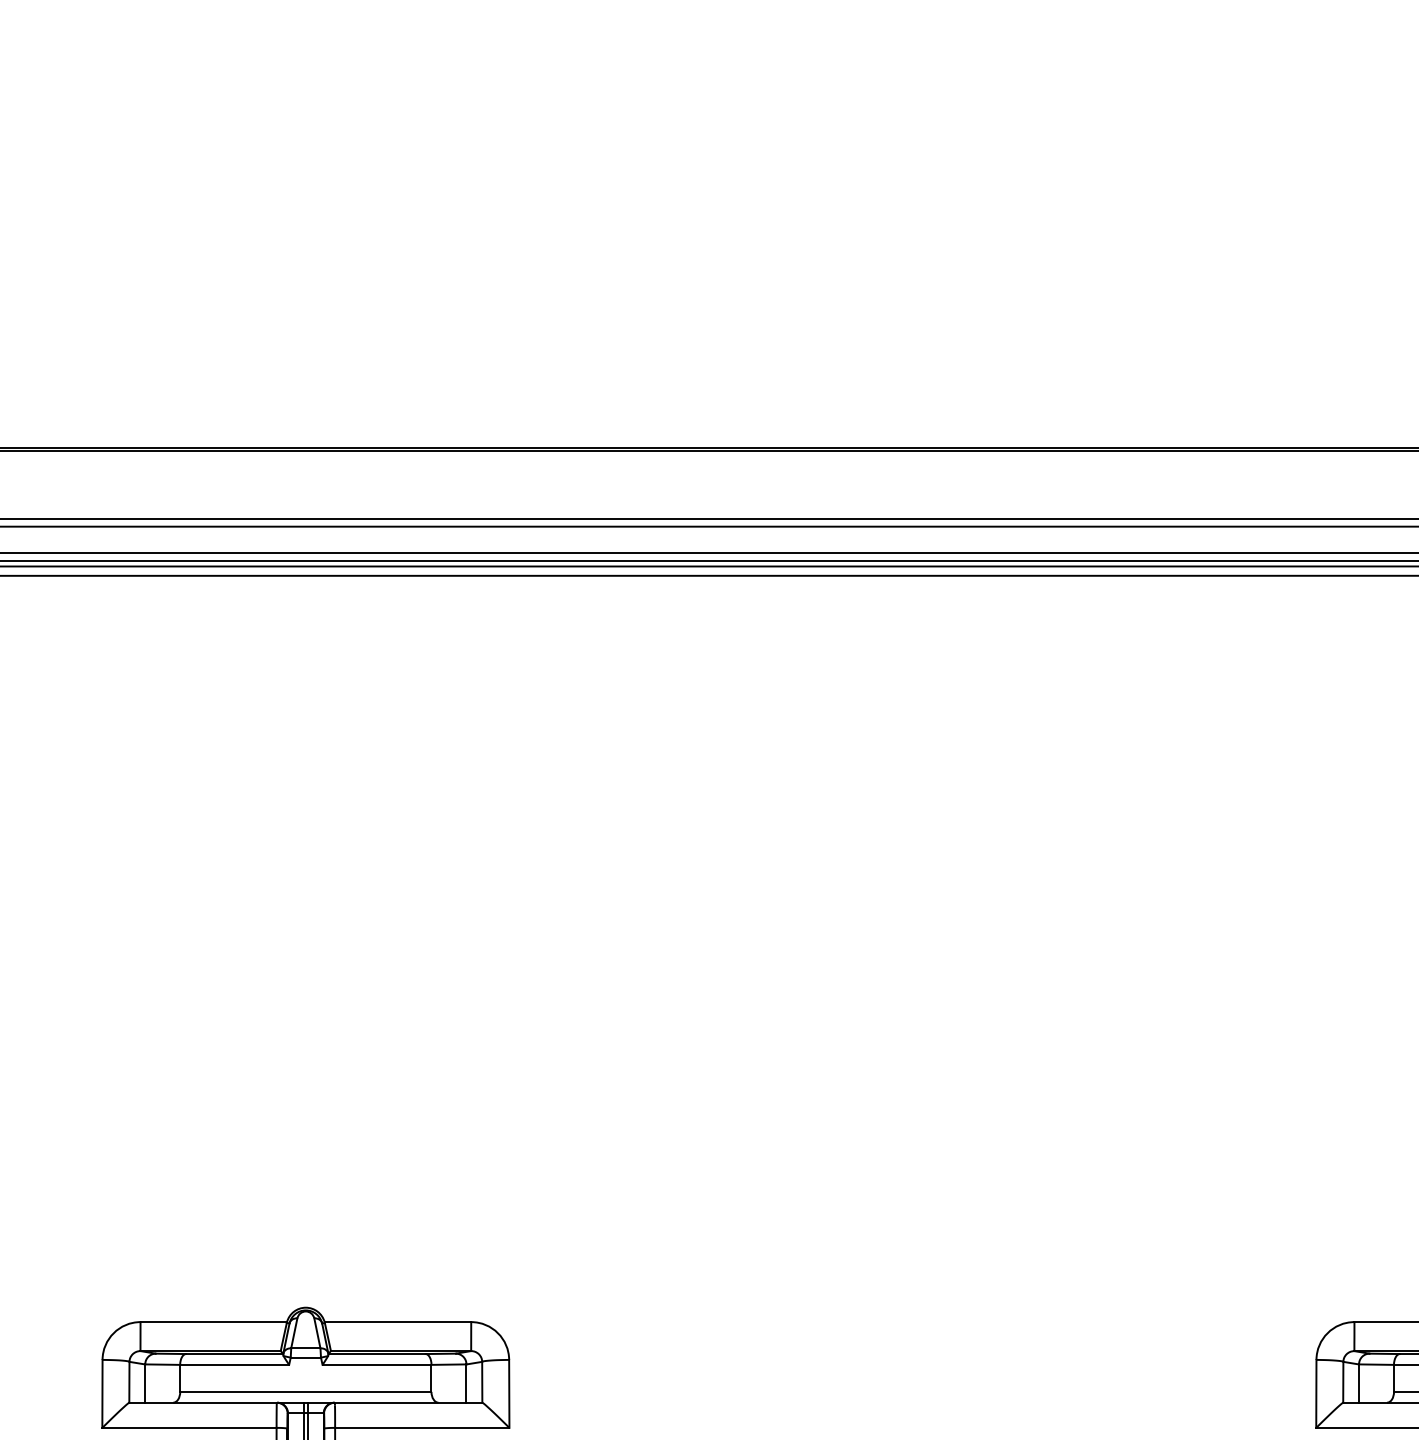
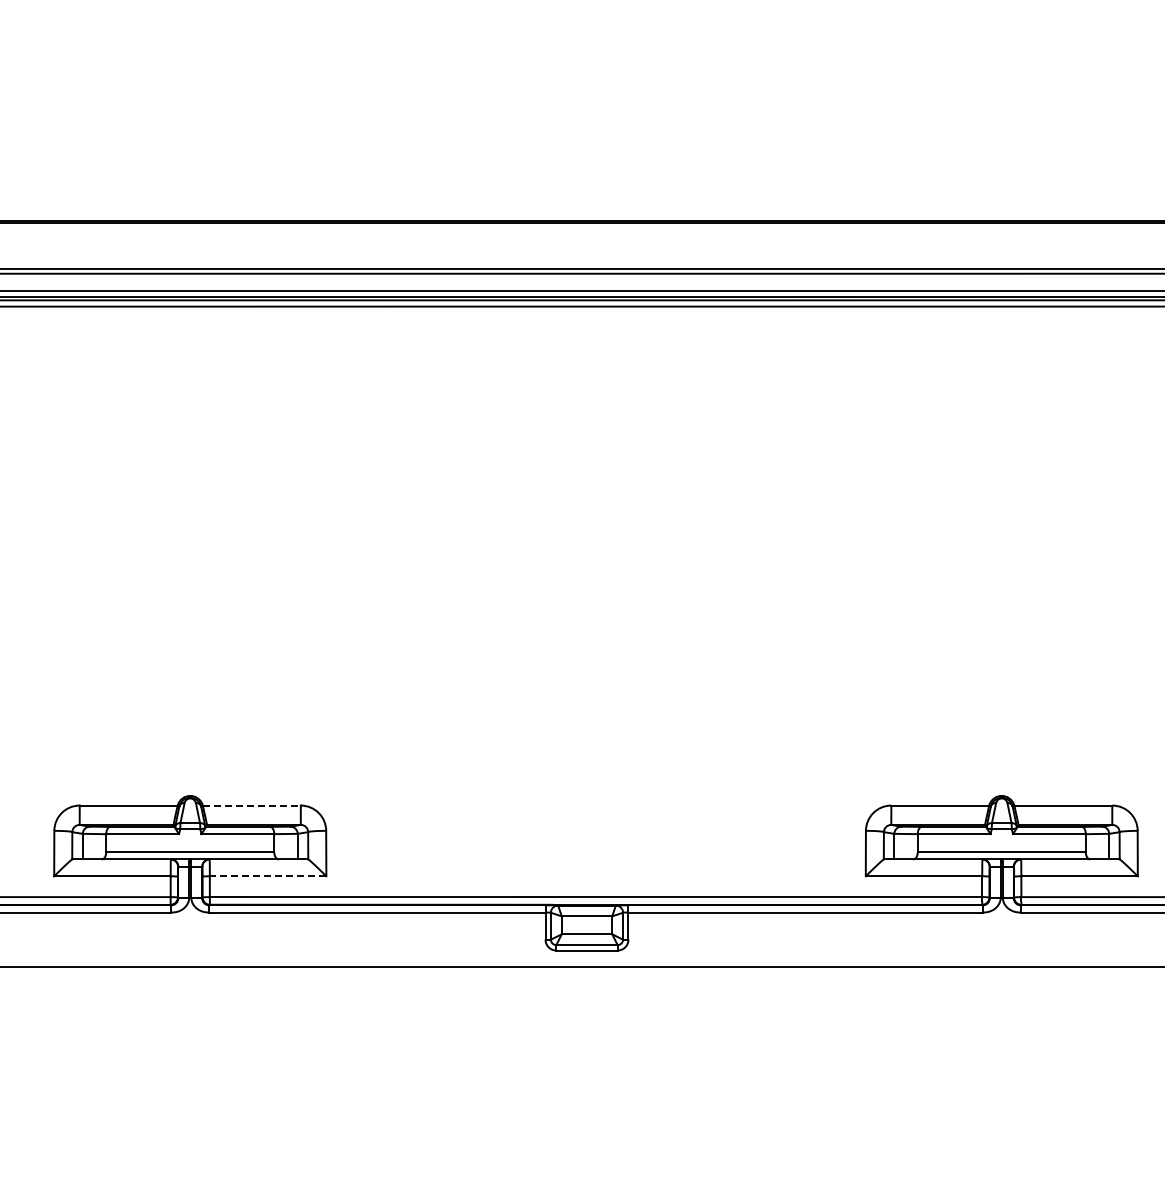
line: (397, 1322) -> (251, 805), solid -> dashed
line: (421, 1428) -> (267, 876), solid -> dashed

